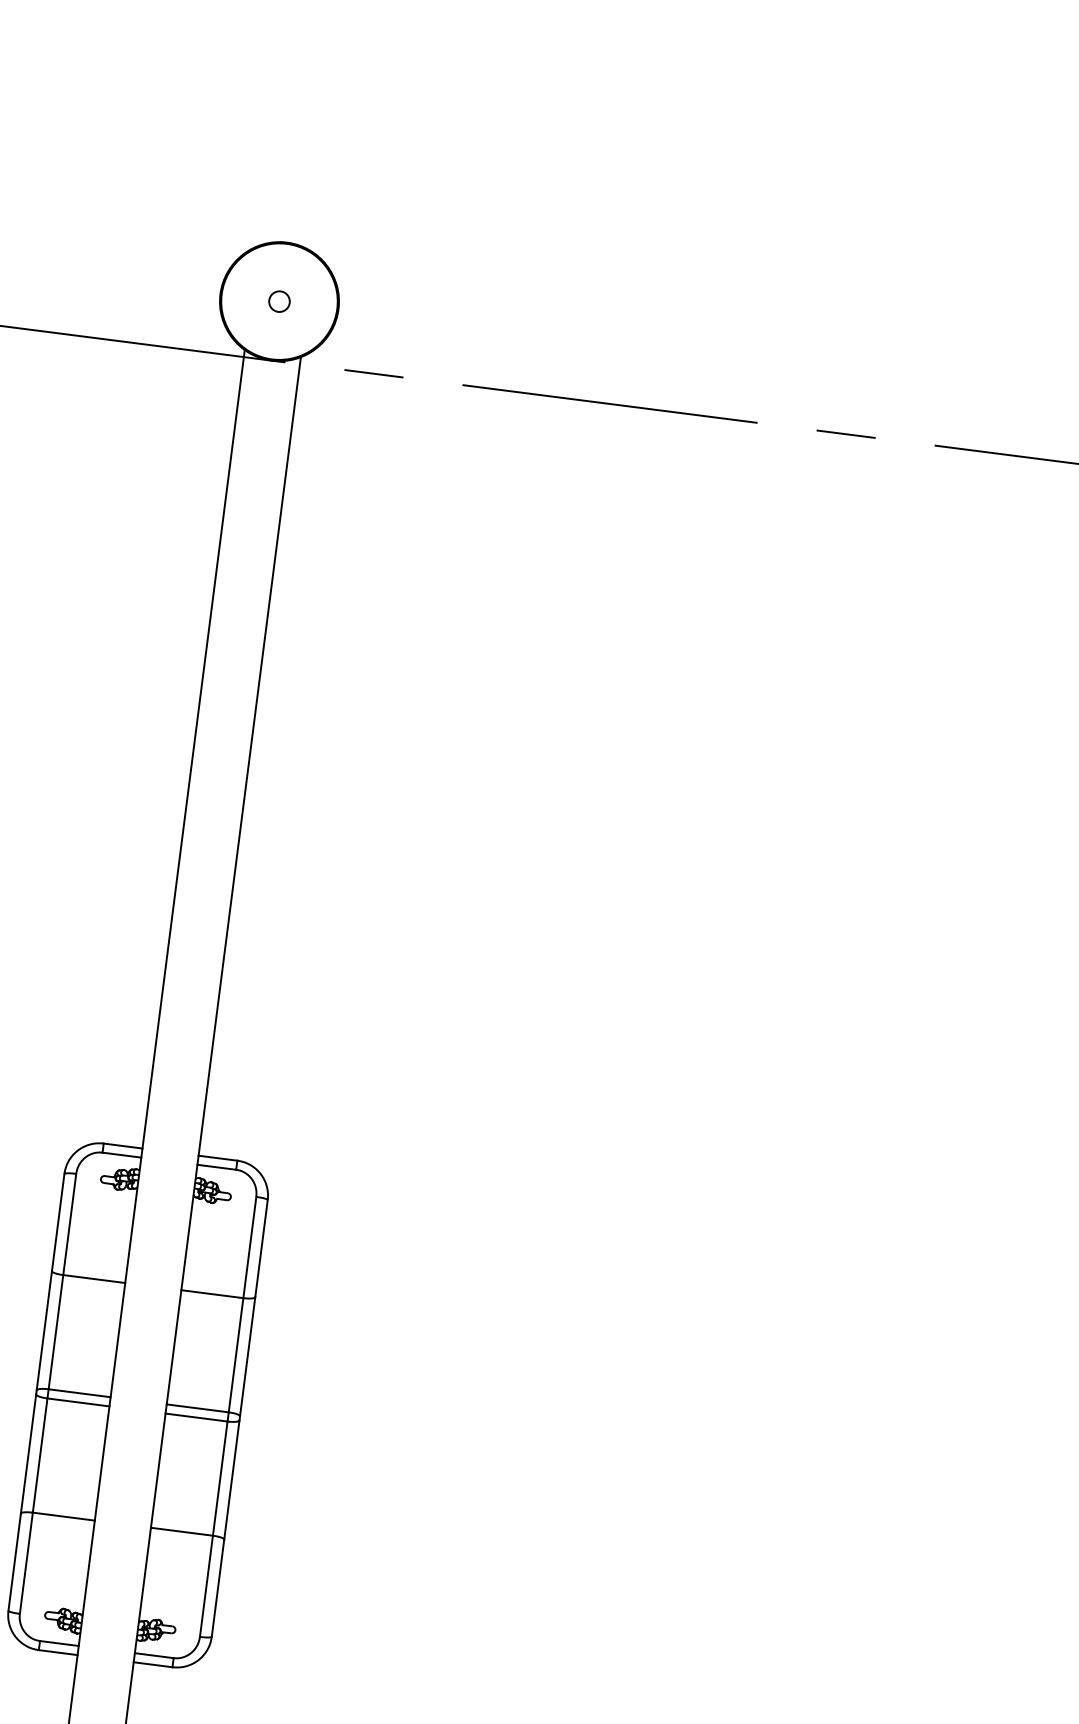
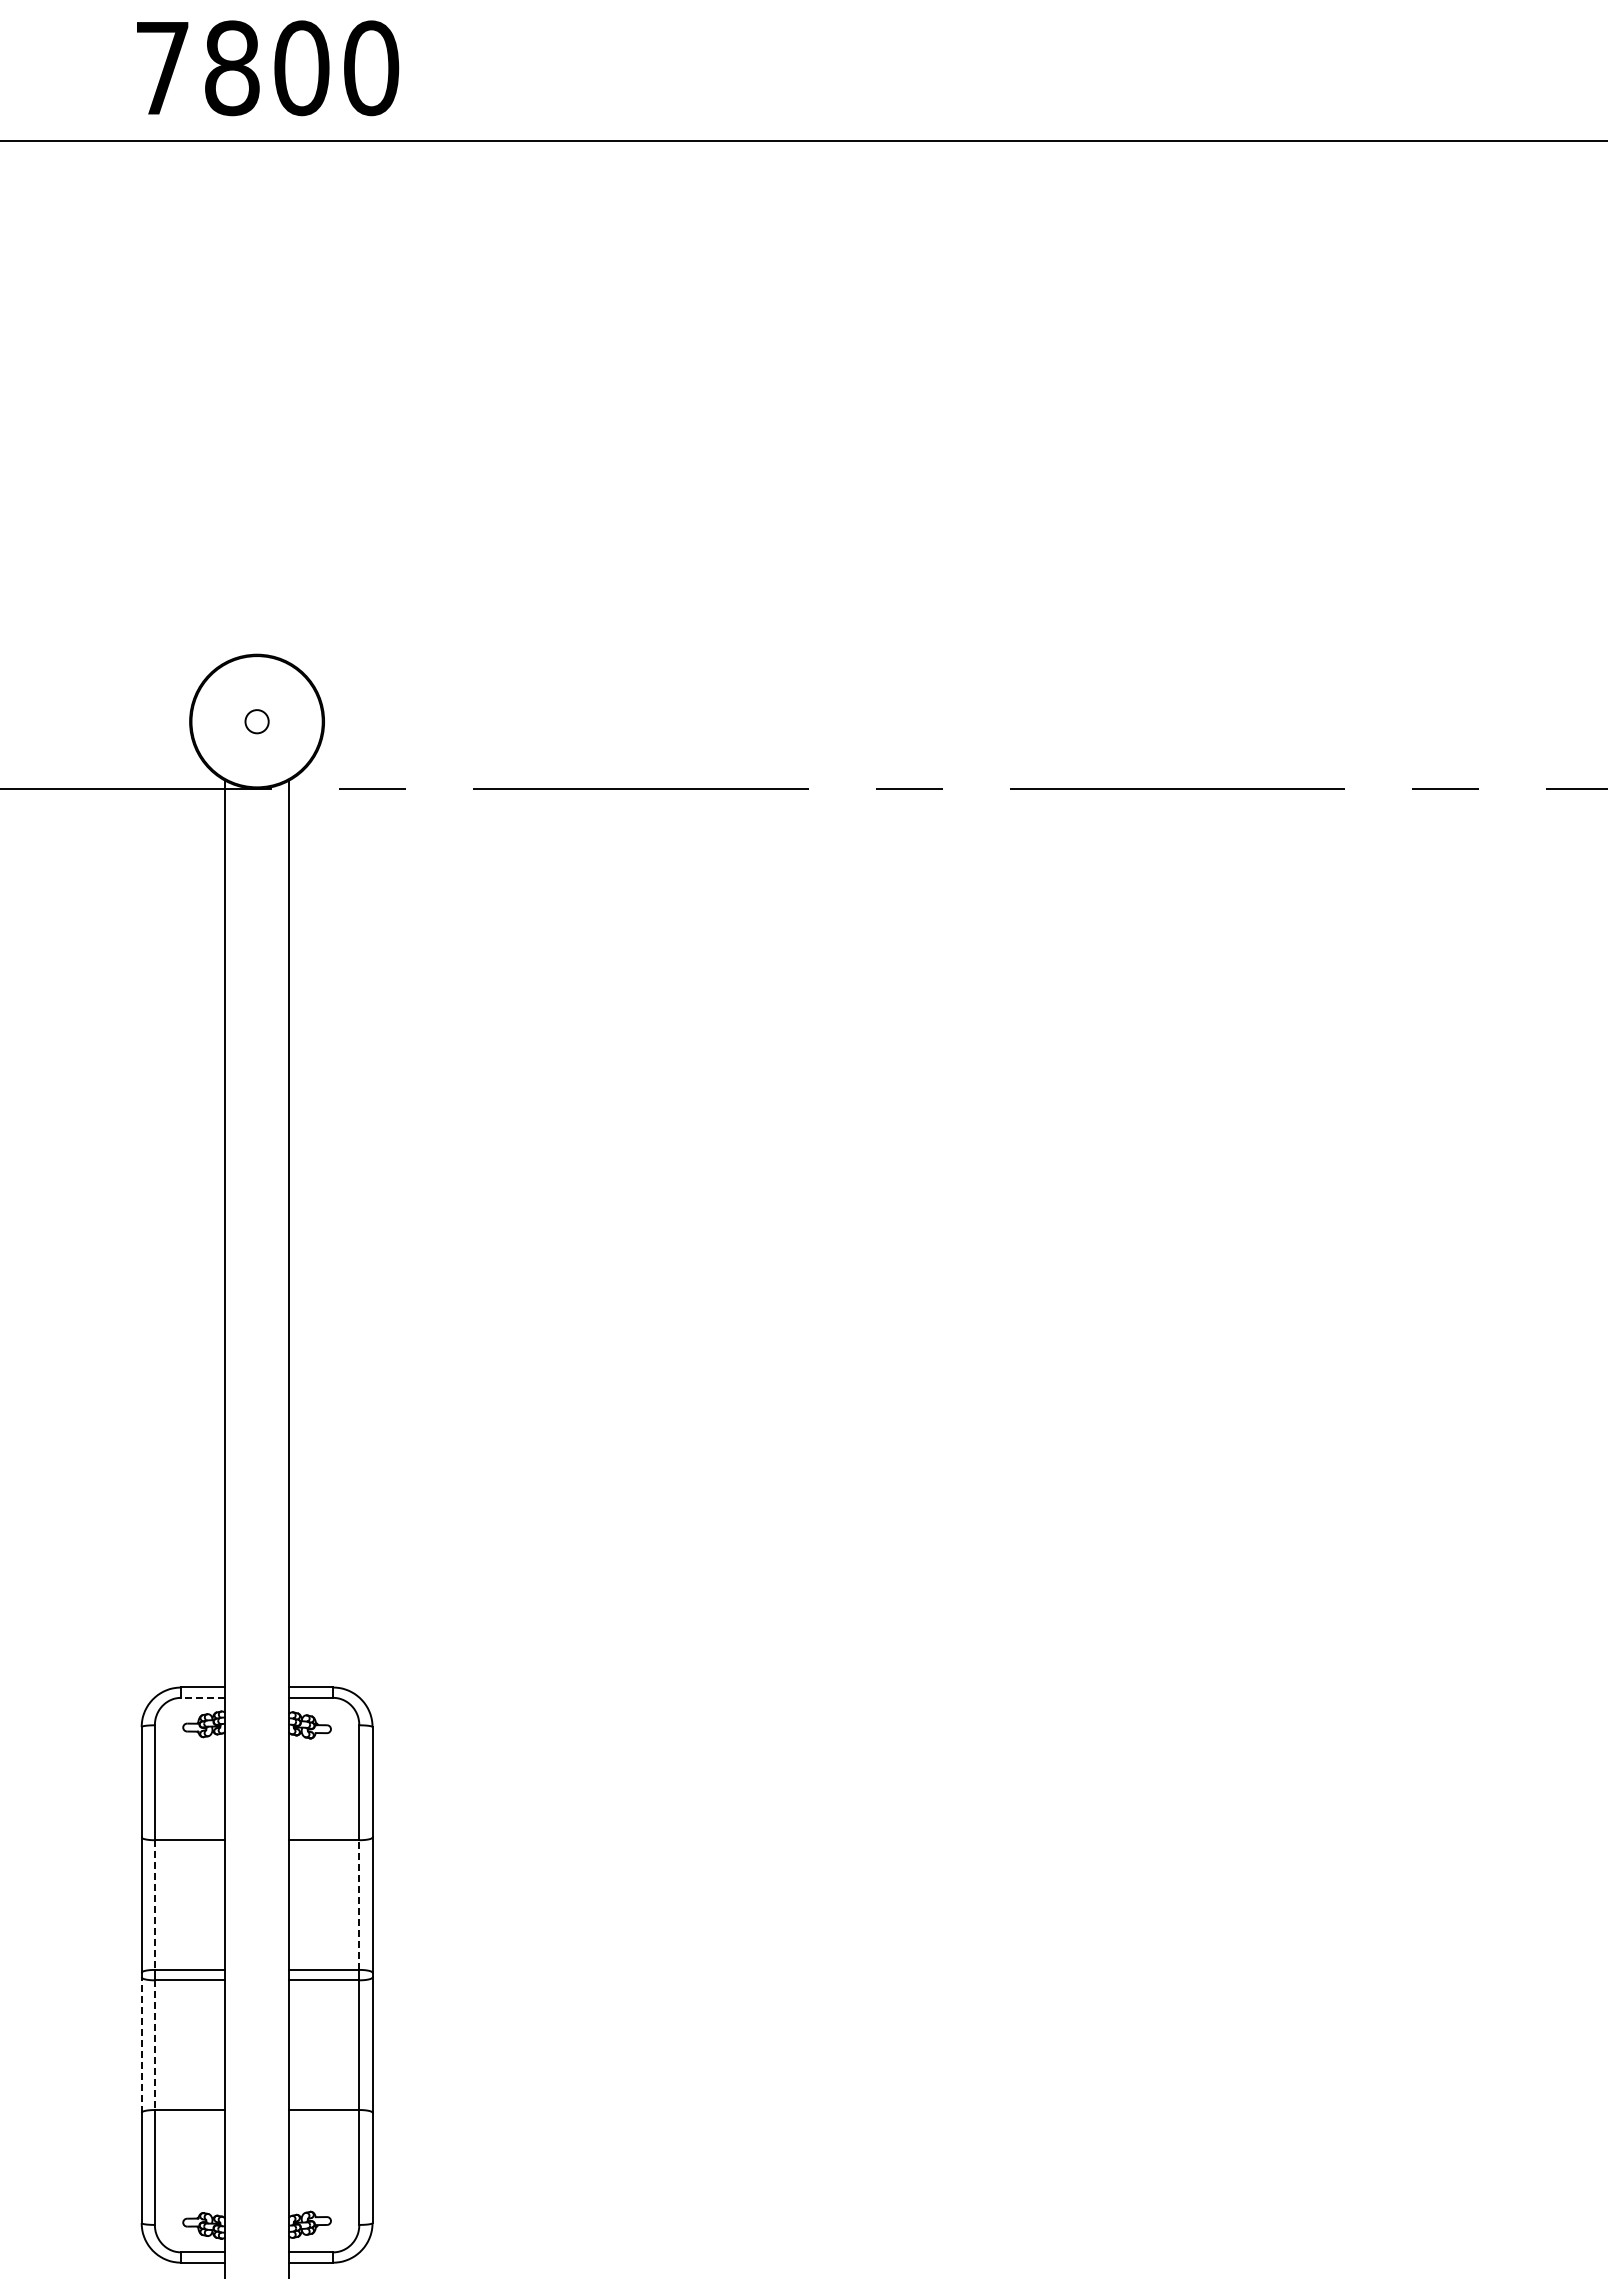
line: (121, 1154) -> (202, 1697), solid -> dashed
line: (55, 1332) -> (154, 1905), solid -> dashed
line: (236, 1355) -> (359, 1905), solid -> dashed
line: (28, 1454) -> (141, 2045), solid -> dashed
line: (39, 1455) -> (154, 2045), solid -> dashed

